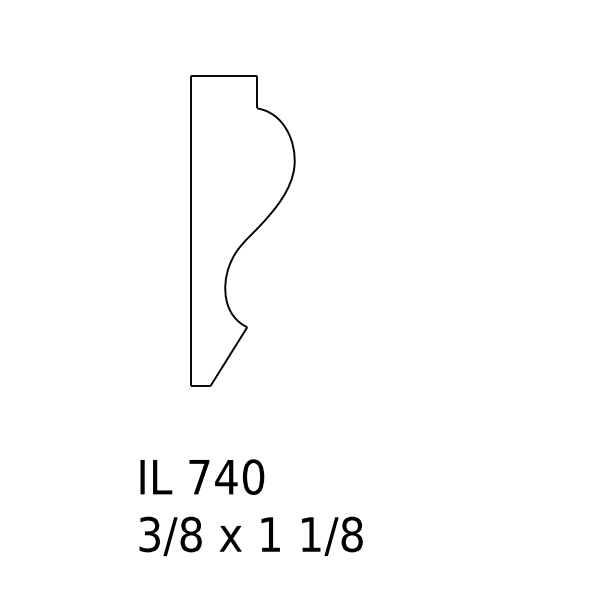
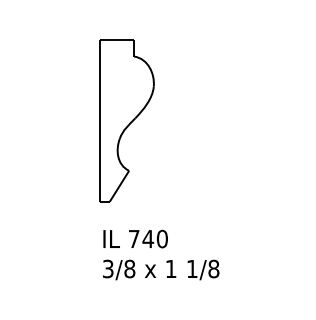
text: (251, 506) -> (161, 254), moved

